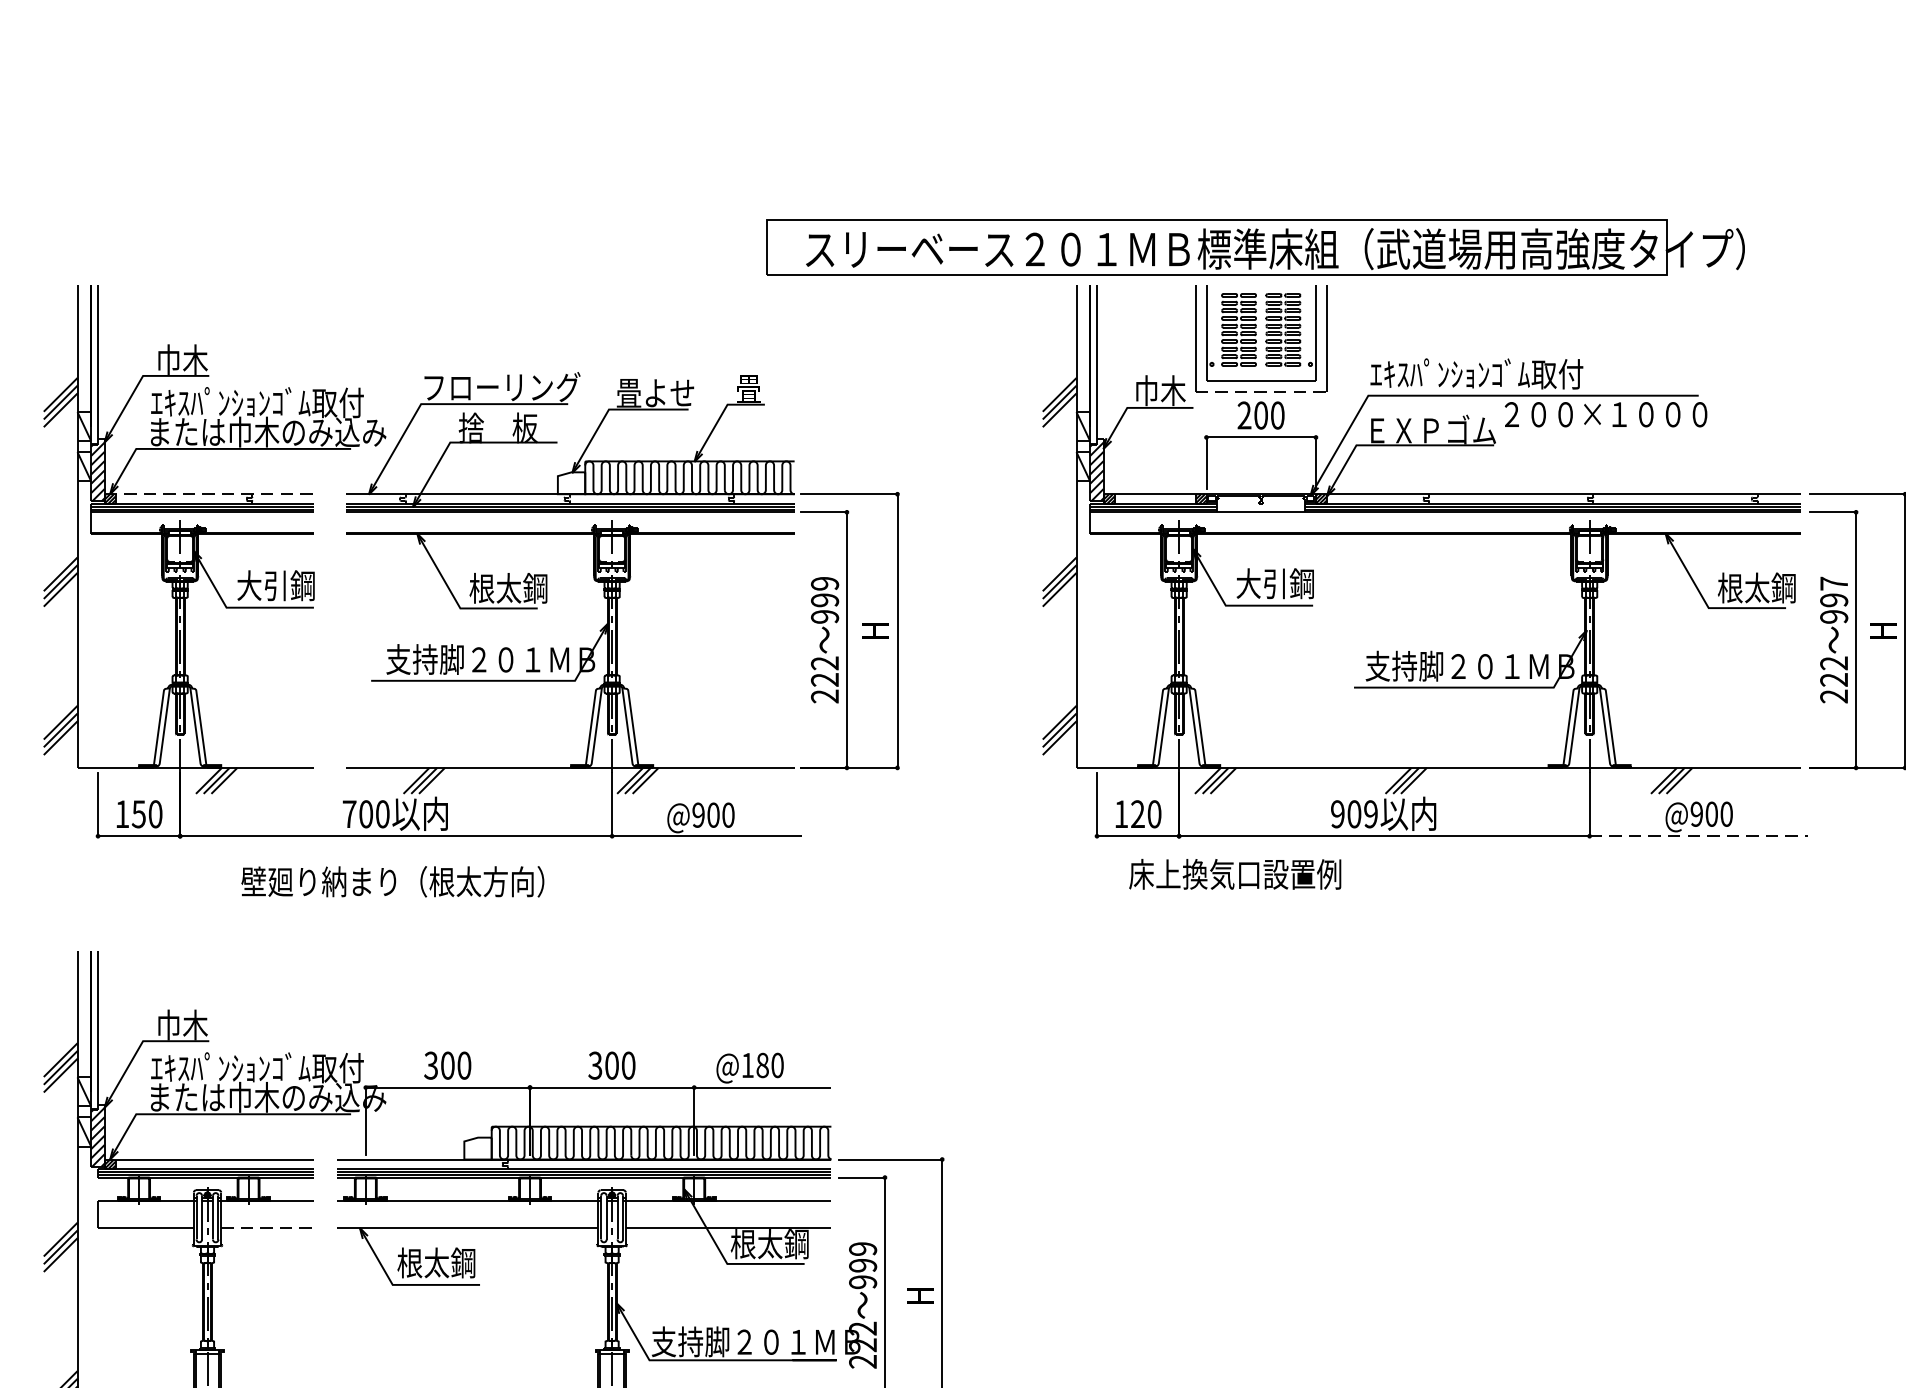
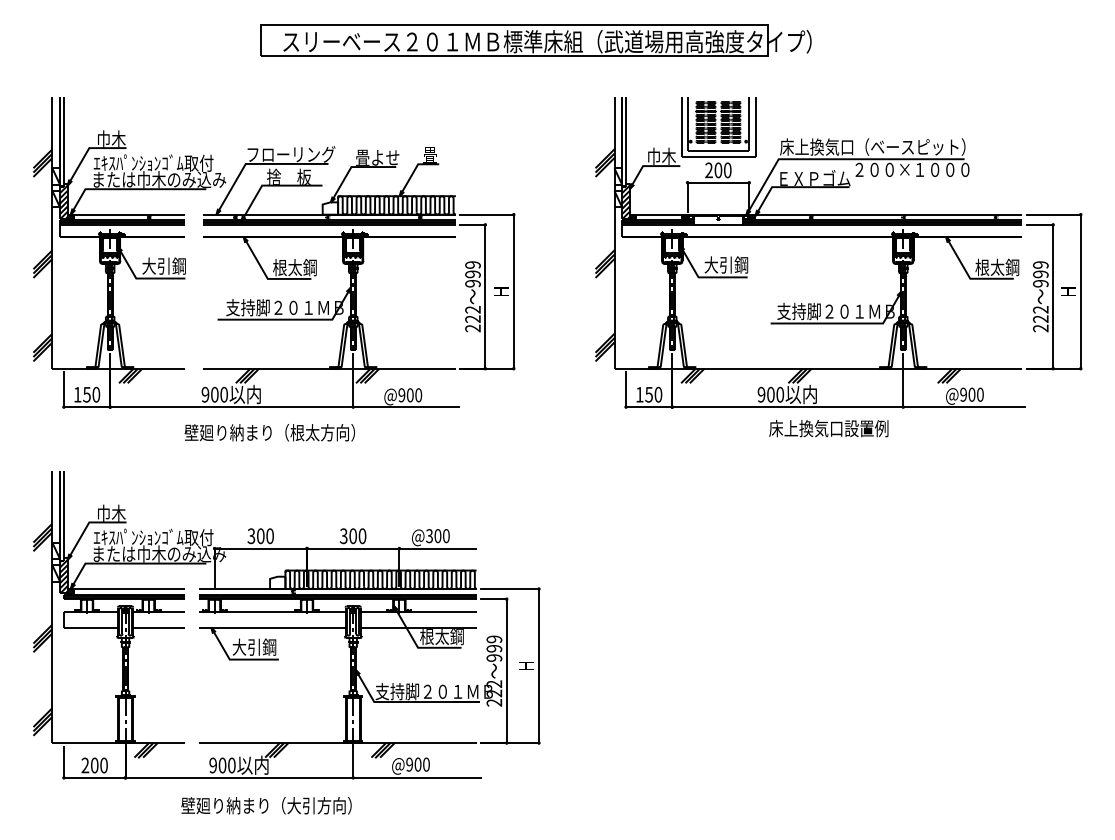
part: (1254, 246) -> (535, 40), moved
text: (1534, 373) -> (872, 146), ｴｷｽﾊﾟﾝｼｮﾝｺﾞﾑ取付 -> 床上換気口（ベースピット）
line: (1261, 392) -> (718, 157), dashed -> solid
line: (209, 493) -> (126, 214), dashed -> solid
text: (1833, 582) -> (1040, 264), 997 -> 999
text: (349, 813) -> (205, 394), 700 -> 900
text: (1136, 813) -> (648, 394), 120 -> 150
text: (1371, 813) -> (780, 394), 909 -> 900
line: (1700, 836) -> (965, 407), dashed -> solid
text: (1234, 874) -> (828, 428), moved
text: (392, 881) -> (269, 432), moved
text: (754, 1066) -> (433, 536), @180 -> @300
line: (267, 1227) -> (159, 627), dashed -> solid
text: (422, 1261) -> (246, 646), 根太鋼 -> 大引鋼

